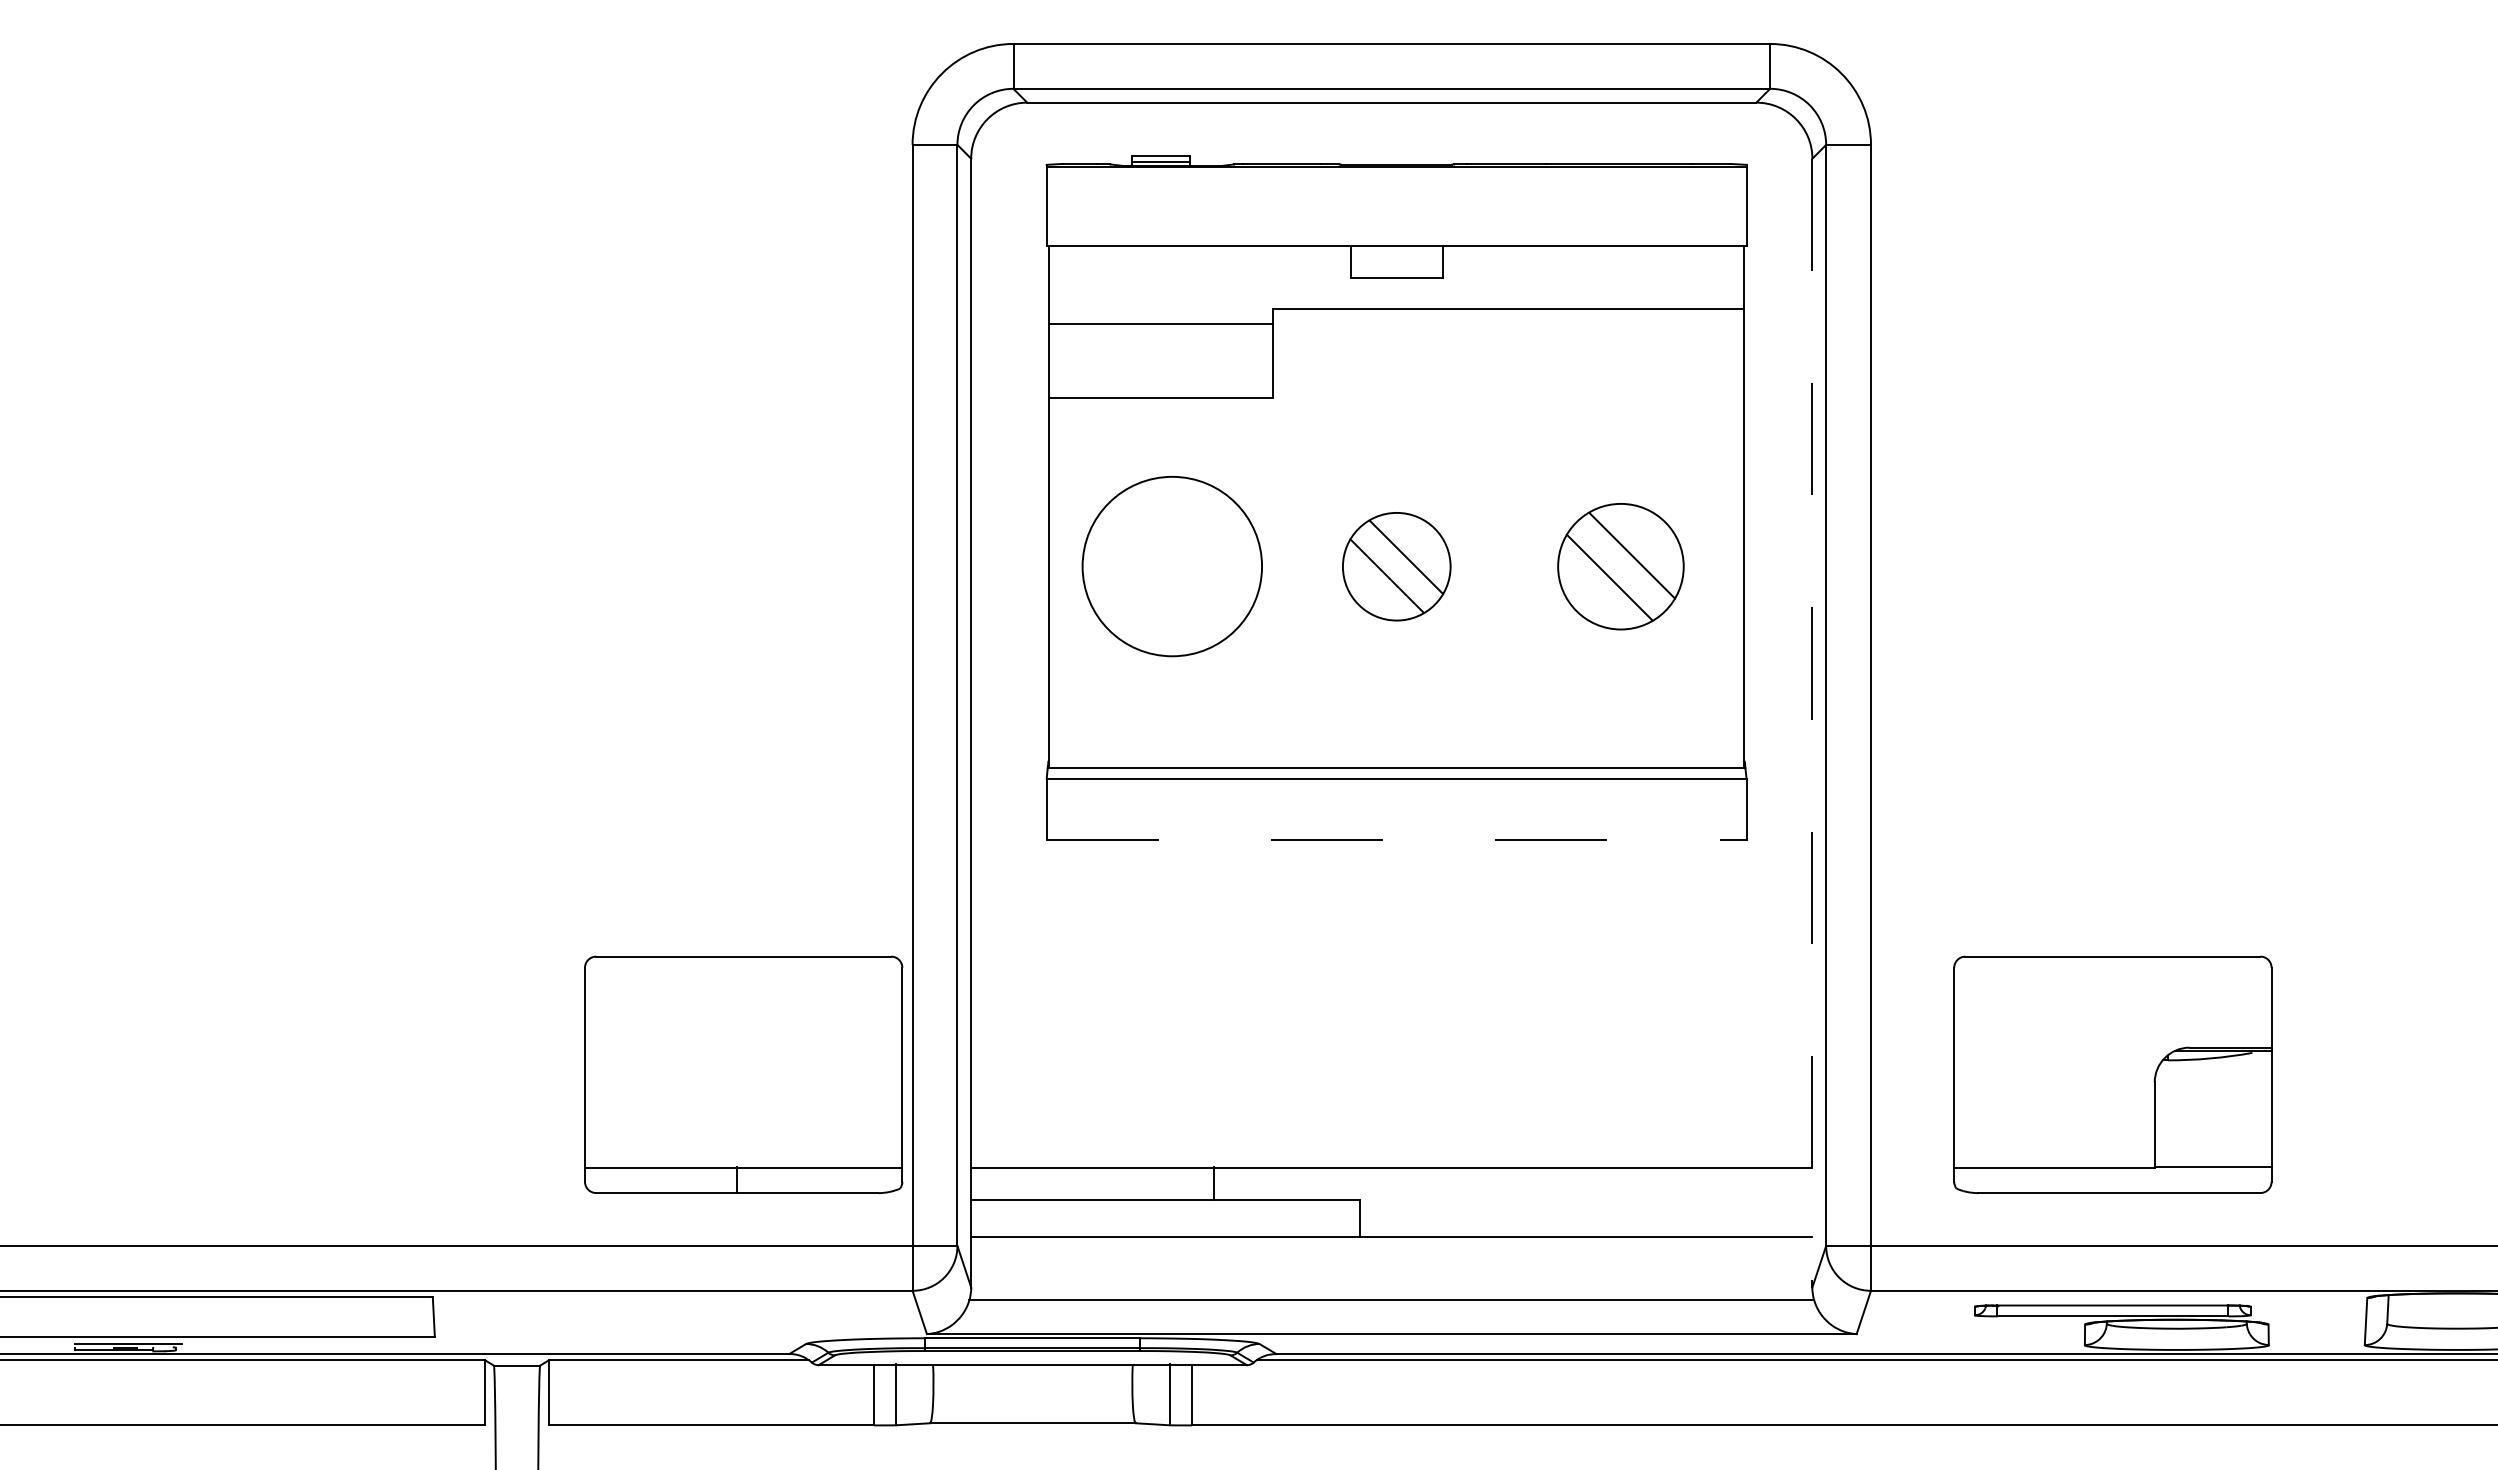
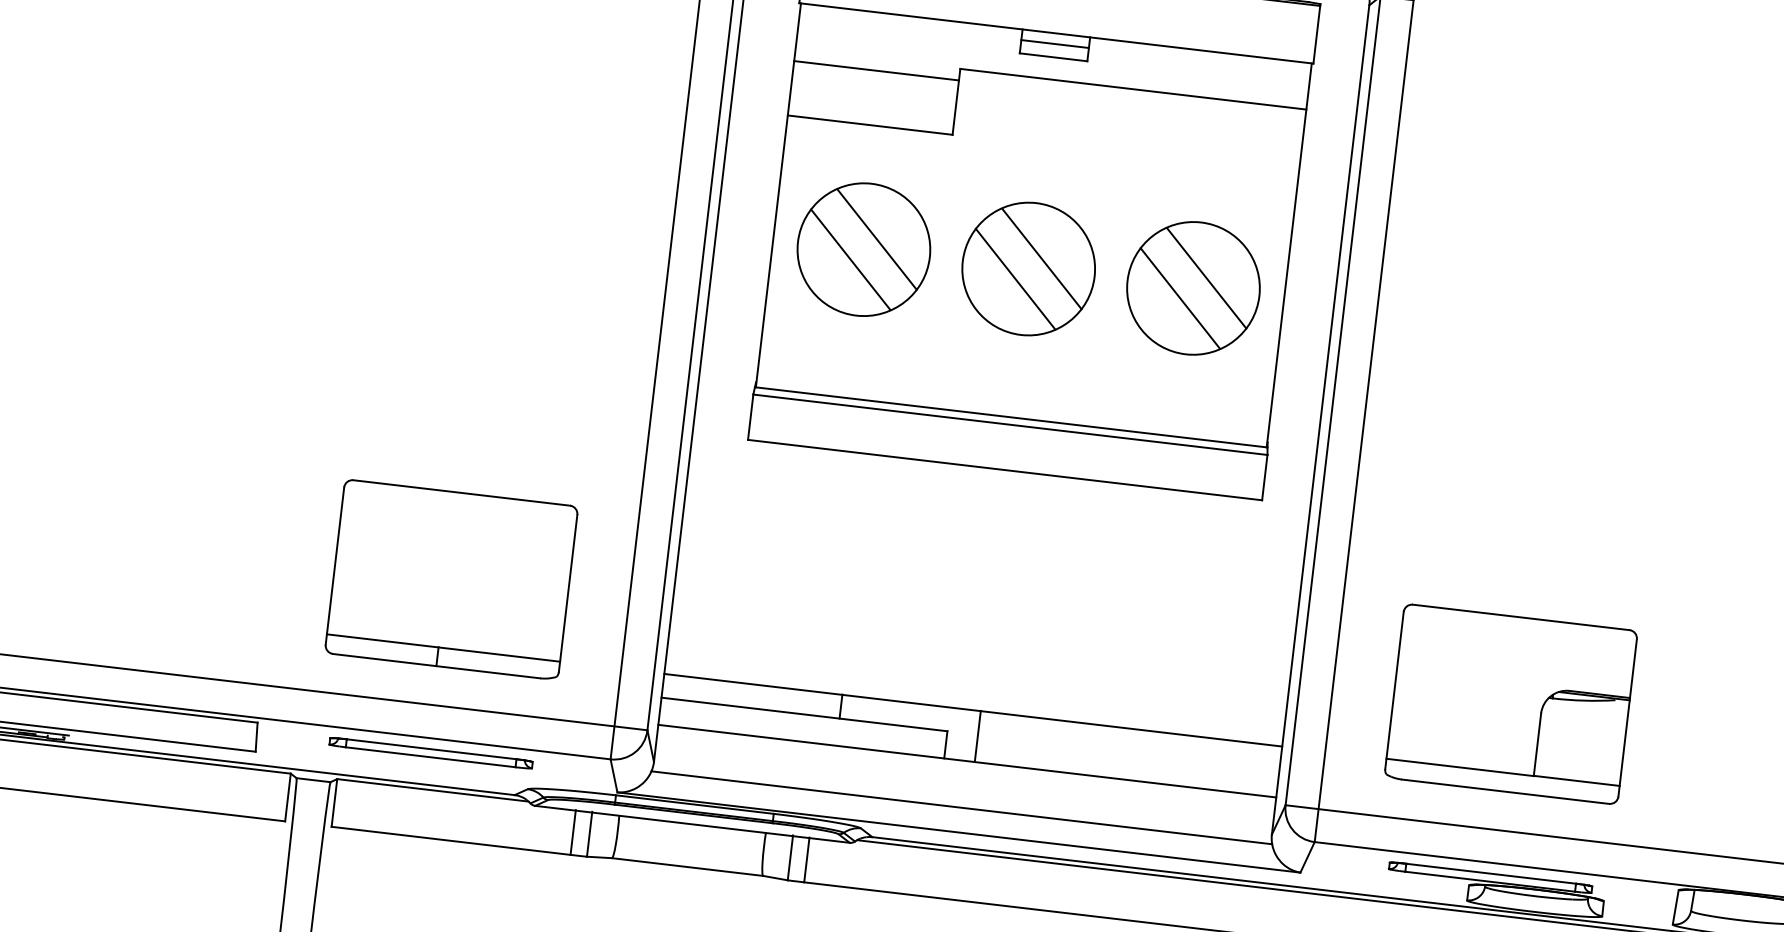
line: (1396, 260) -> (1055, 44), added
line: (1188, 550) -> (877, 239), added
part: (1396, 566) -> (1028, 268), size x1.67
part: (1620, 566) -> (1193, 288), size x1.43
line: (1156, 581) -> (851, 259), added
line: (1812, 723) -> (1320, 420), dashed -> solid
line: (1396, 840) -> (1004, 470), dashed -> solid
part: (743, 1074) -> (451, 579), moved
line: (1402, 1201) -> (978, 736), added
part: (670, 1310) -> (431, 752), added

